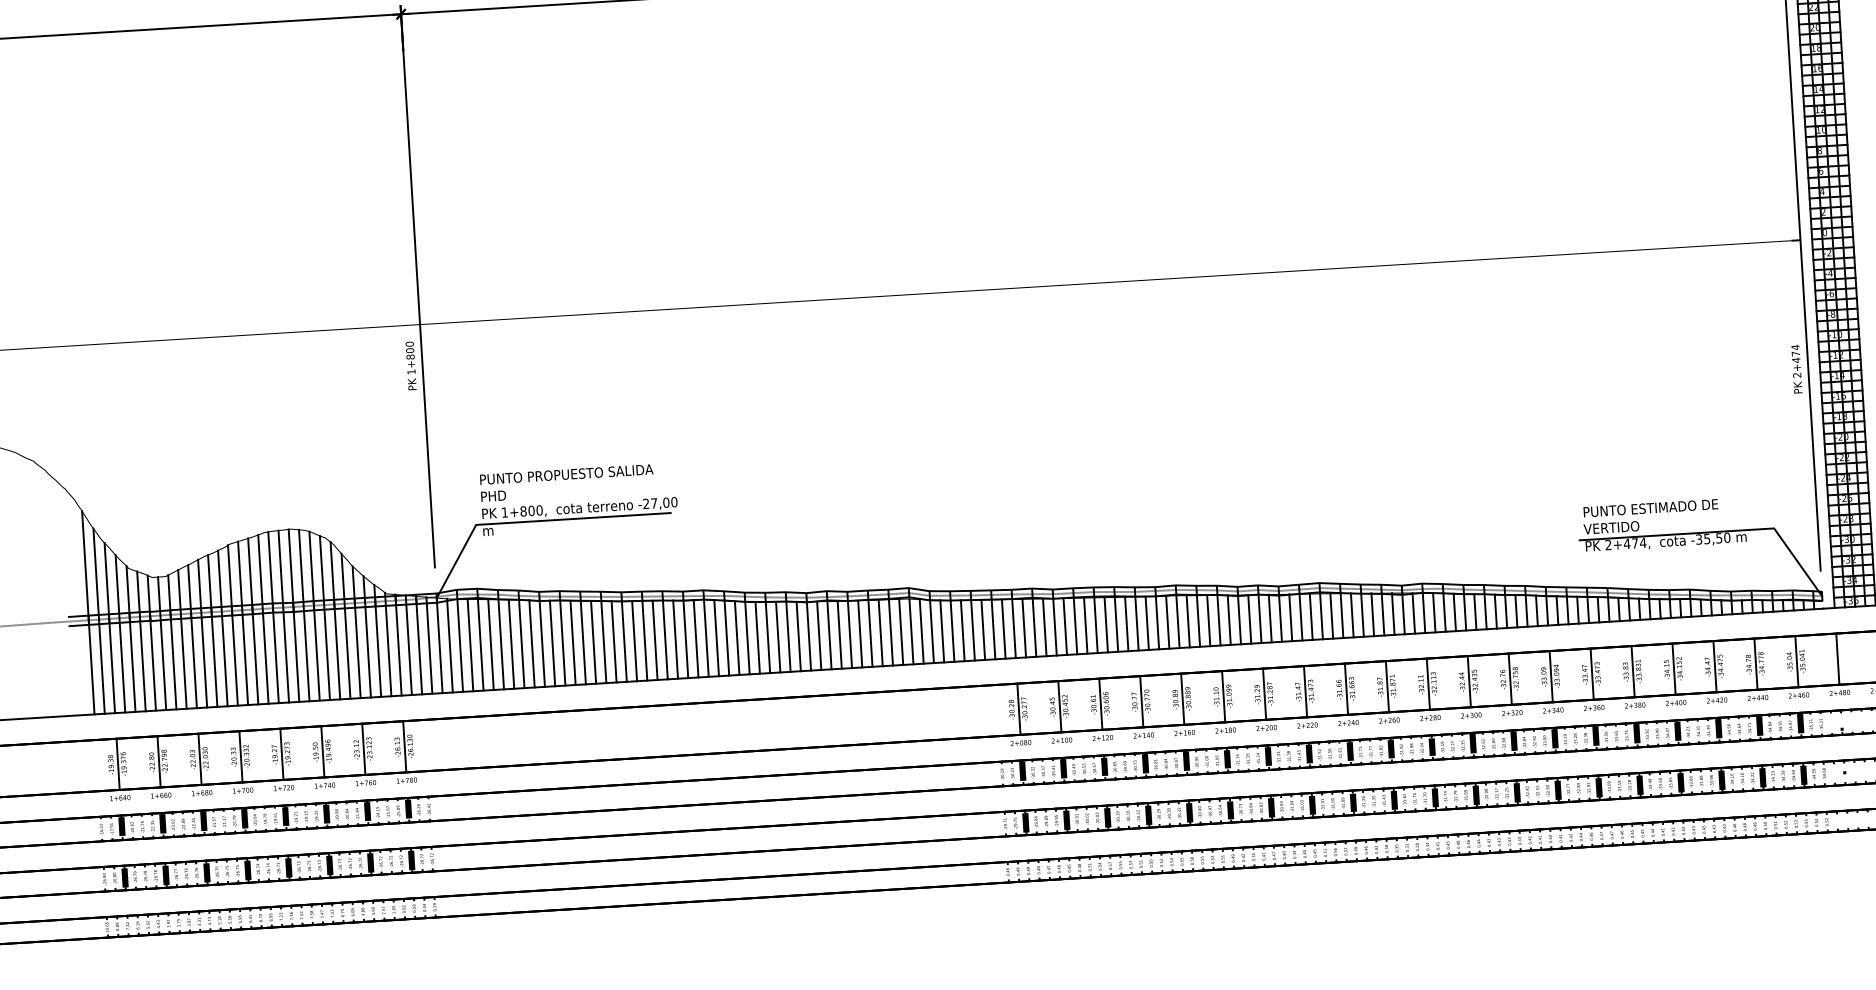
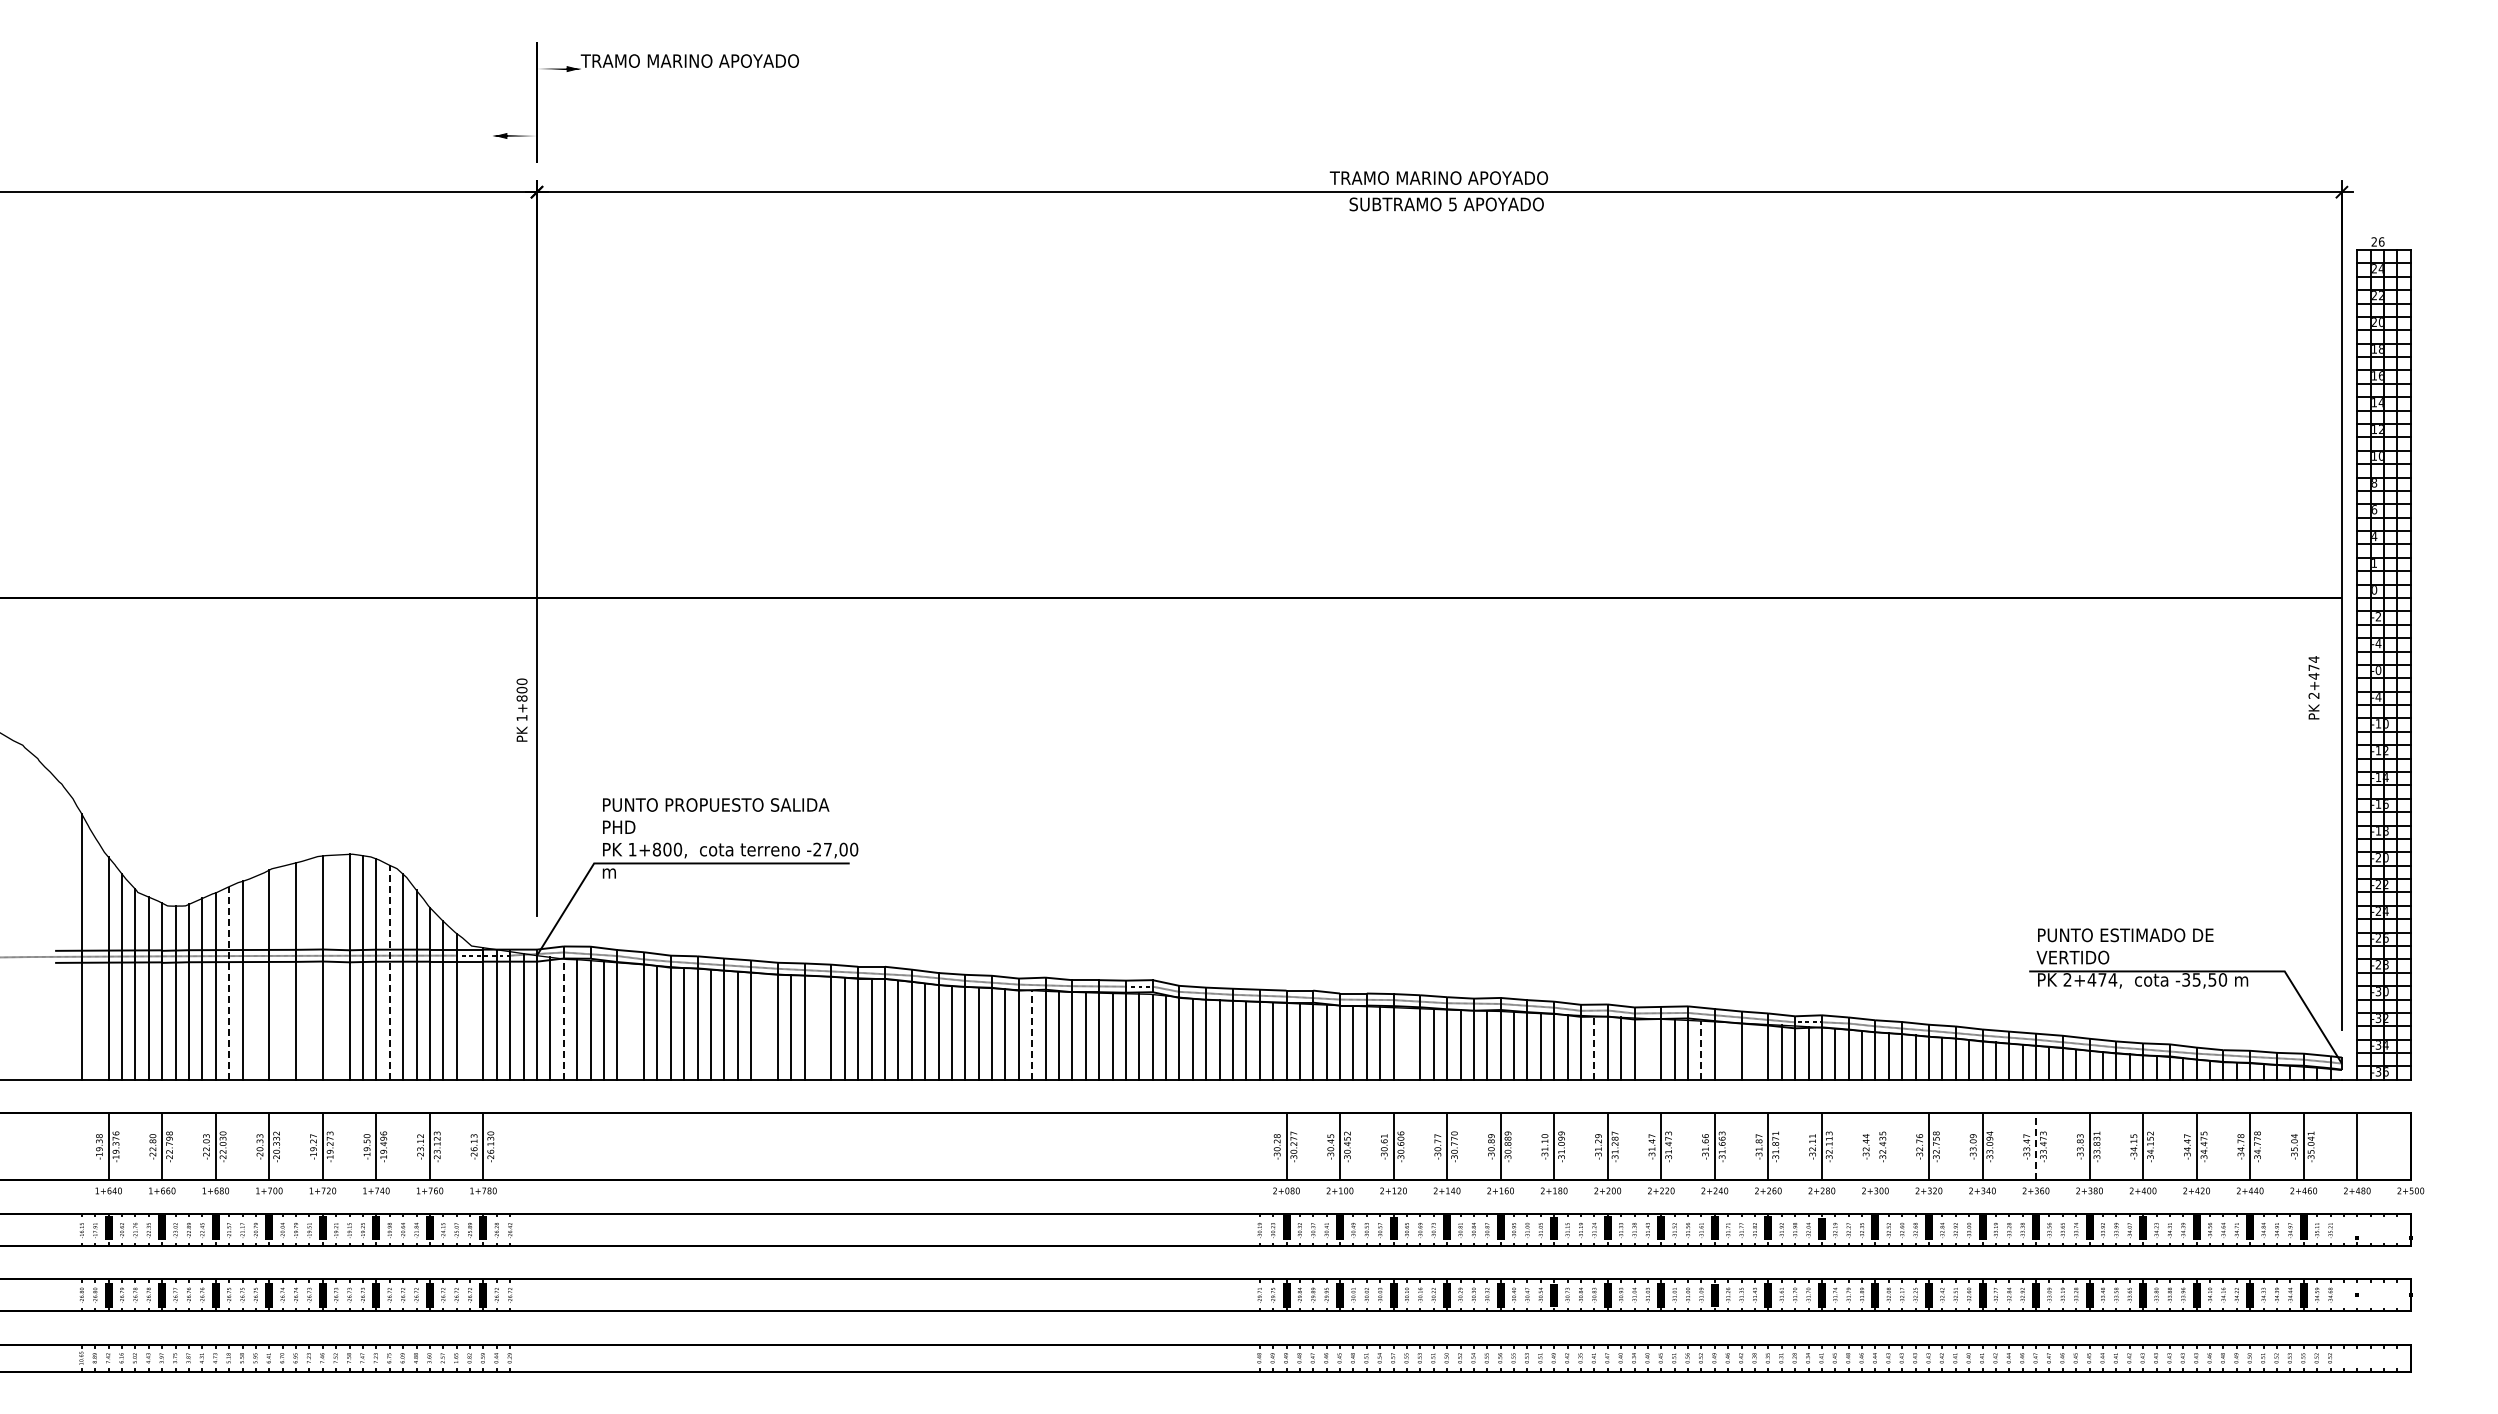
text: (1823, 212) -> (2374, 563), 2 -> 1
text: (1831, 293) -> (2378, 670), -6 -> -0
text: (1833, 314) -> (2378, 697), -8 -> -4
text: (410, 365) -> (521, 709), moved
text: (1796, 369) -> (2313, 687), moved
line: (1352, 614) -> (1728, 1050), removed
line: (1372, 614) -> (1754, 1051), removed
line: (284, 616) -> (336, 967), removed
line: (1331, 616) -> (1701, 1050), solid -> dashed
line: (324, 617) -> (389, 972), solid -> dashed
line: (1290, 617) -> (1647, 1048), removed
line: (263, 619) -> (309, 969), removed
line: (1249, 619) -> (1594, 1048), solid -> dashed
line: (99, 620) -> (95, 958), removed
line: (242, 622) -> (282, 972), removed
line: (1105, 624) -> (1406, 1043), removed
line: (222, 628) -> (255, 977), removed
line: (202, 633) -> (229, 983), solid -> dashed
line: (819, 636) -> (1032, 1035), solid -> dashed
line: (655, 639) -> (818, 1027), removed
line: (614, 641) -> (764, 1026), removed
line: (388, 643) -> (470, 1011), removed
line: (459, 644) -> (563, 1018), solid -> dashed
line: (511, 644) -> (630, 1021), removed
line: (1592, 673) -> (2036, 1146), solid -> dashed
line: (1469, 681) -> (1875, 1146), removed

